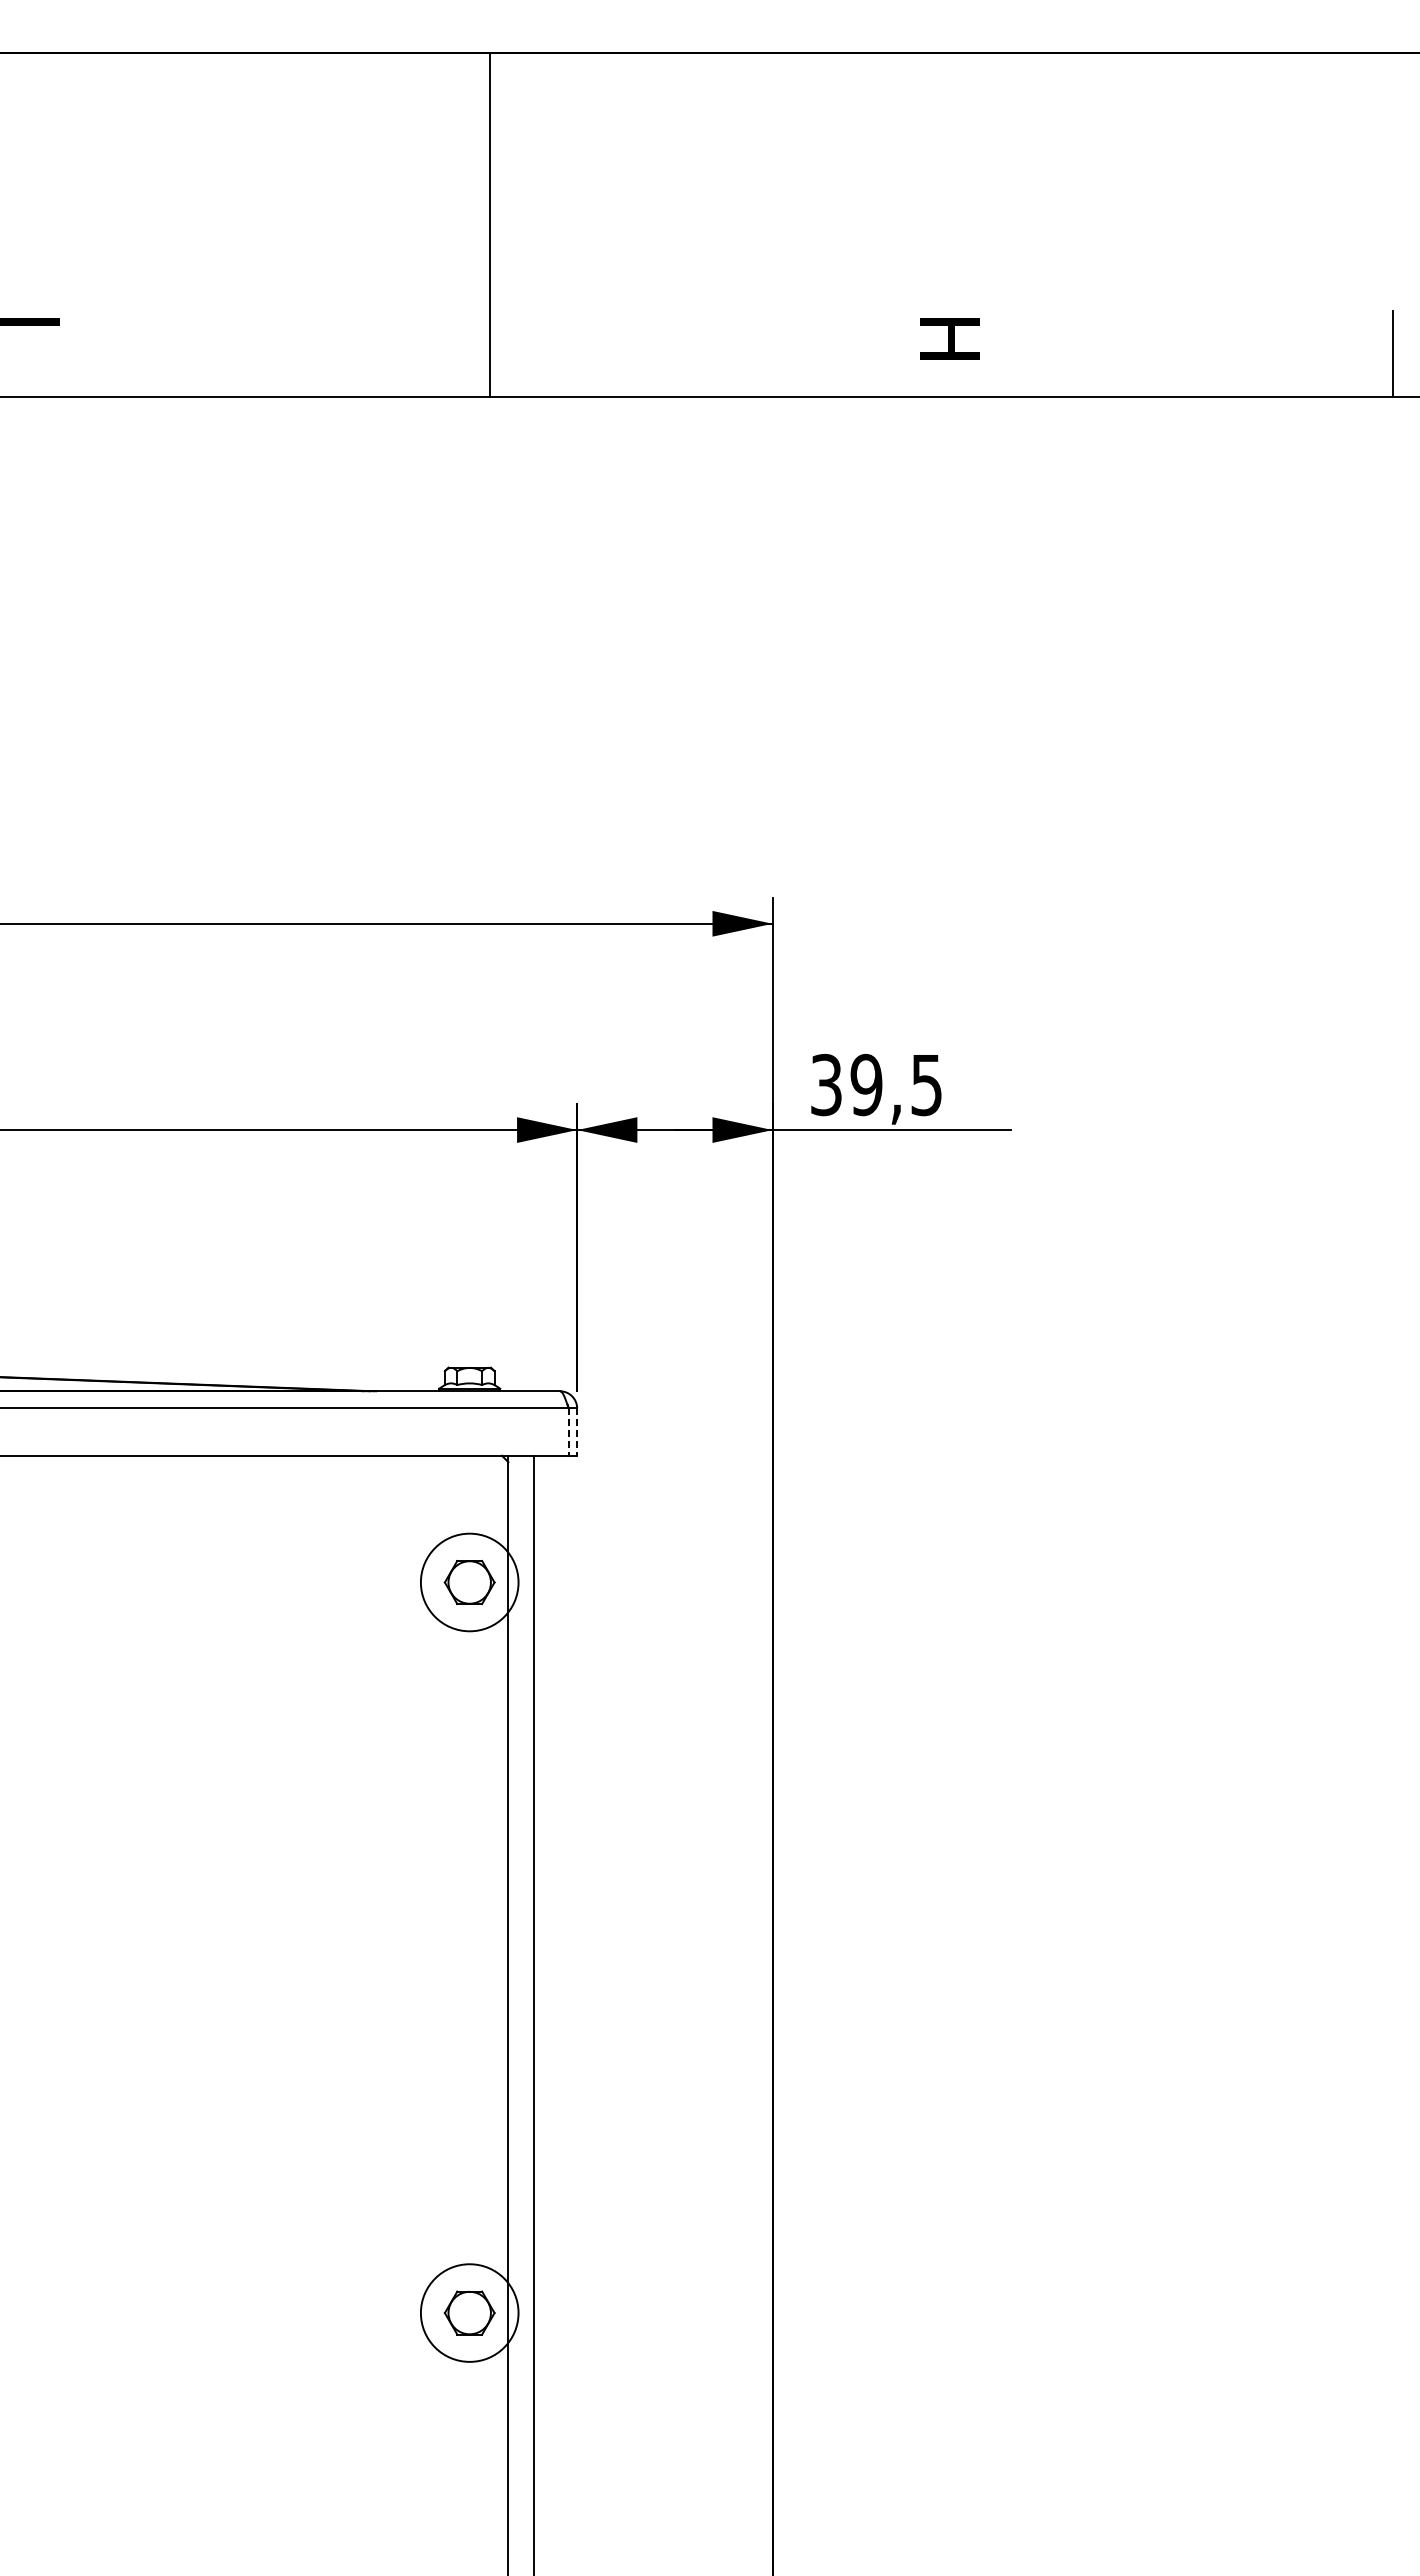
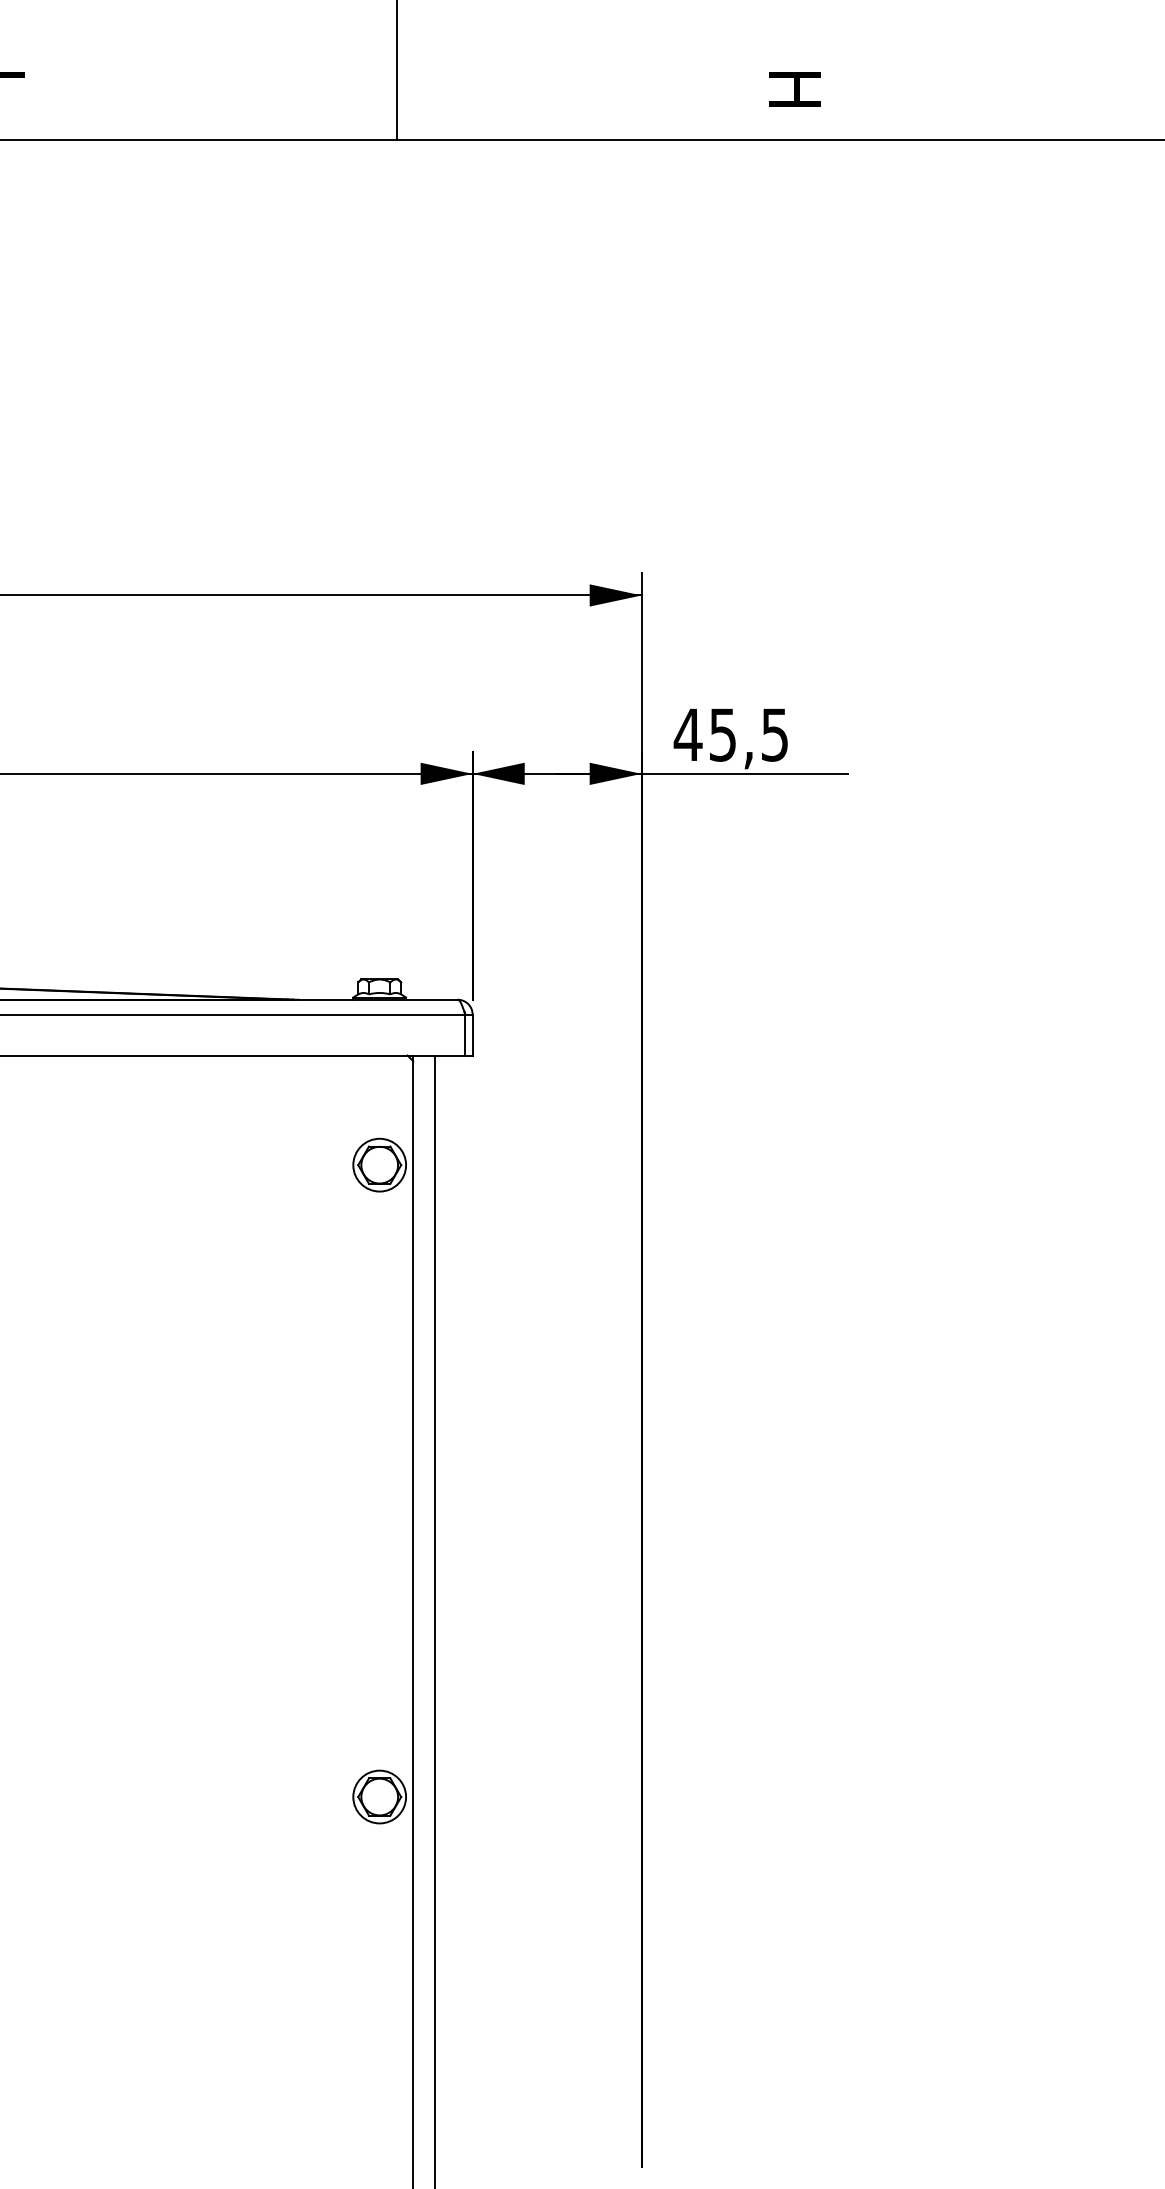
text: (845, 1084) -> (704, 734), 39,5 -> 45,5
line: (568, 1432) -> (465, 1035), dashed -> solid
line: (577, 1432) -> (472, 1035), dashed -> solid
circle: (469, 1582) -> (379, 1165), size x0.62
circle: (469, 2312) -> (379, 1796), size x0.62

